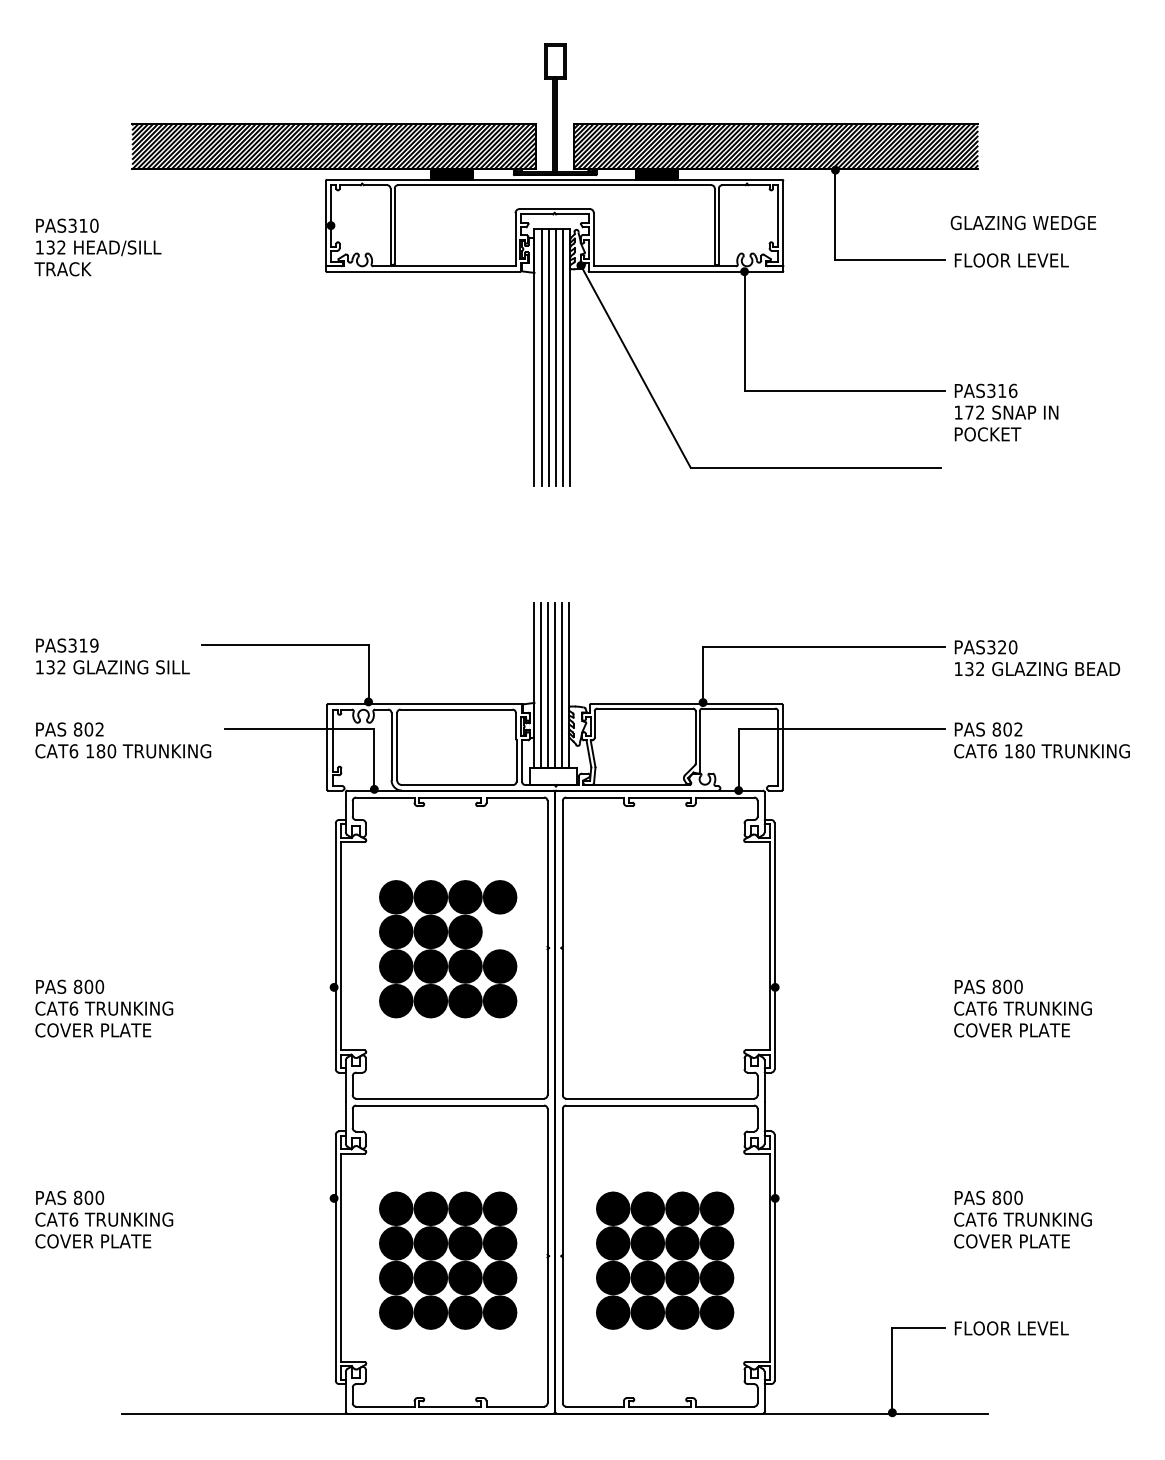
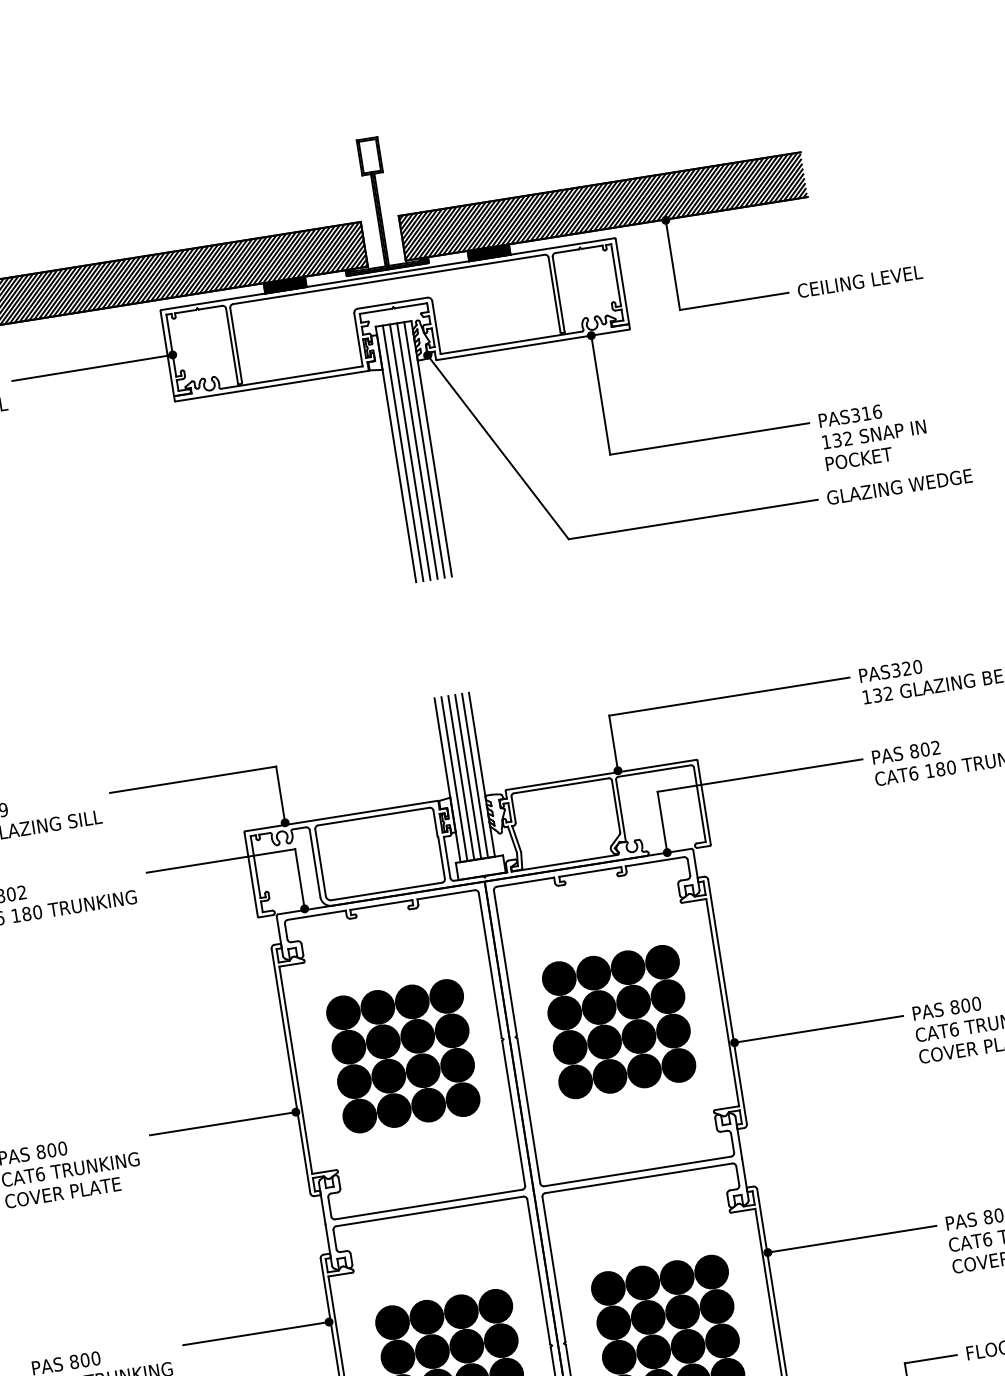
text: (1023, 222) -> (899, 486), moved
line: (249, 225) -> (91, 367), added
text: (1016, 260) -> (860, 281), FLOOR LEVEL -> CEILING LEVEL
text: (969, 412) -> (837, 440), 172 -> 132
fill: (499, 931) -> (451, 1030), added
part: (665, 949) -> (619, 1022), added
line: (260, 987) -> (222, 1123), added
line: (859, 987) -> (818, 1029), added
line: (260, 1198) -> (255, 1333), added
line: (859, 1198) -> (851, 1239), added

